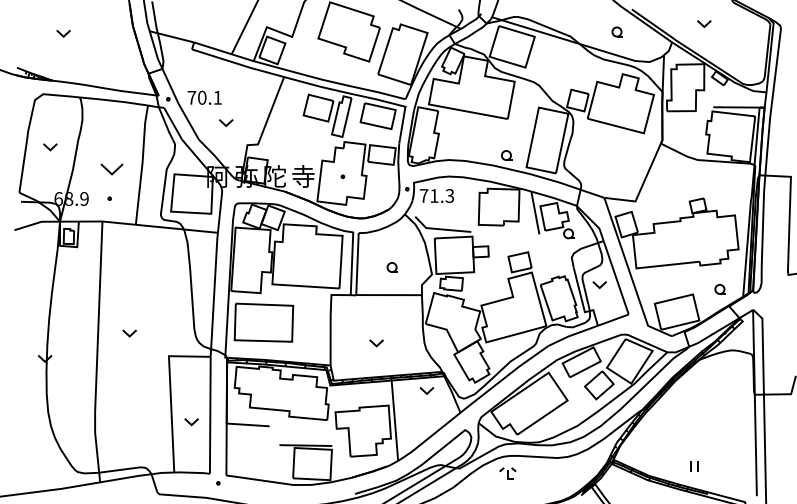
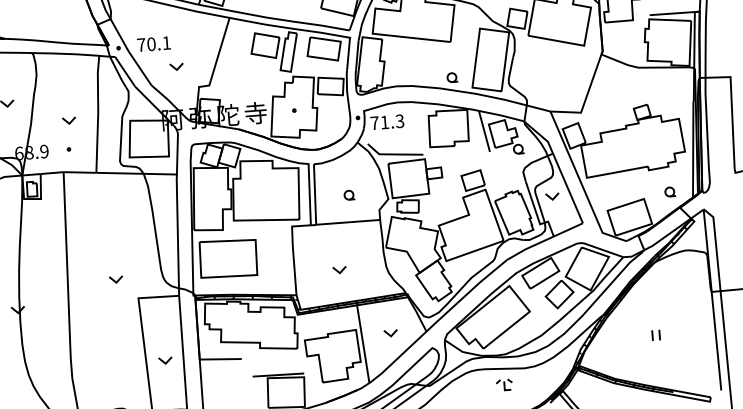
part: (112, 169) -> (69, 120), size x0.62
part: (129, 333) -> (116, 279), moved
part: (426, 390) -> (390, 333), moved
part: (694, 466) -> (655, 335), moved
part: (507, 473) -> (504, 385), moved

